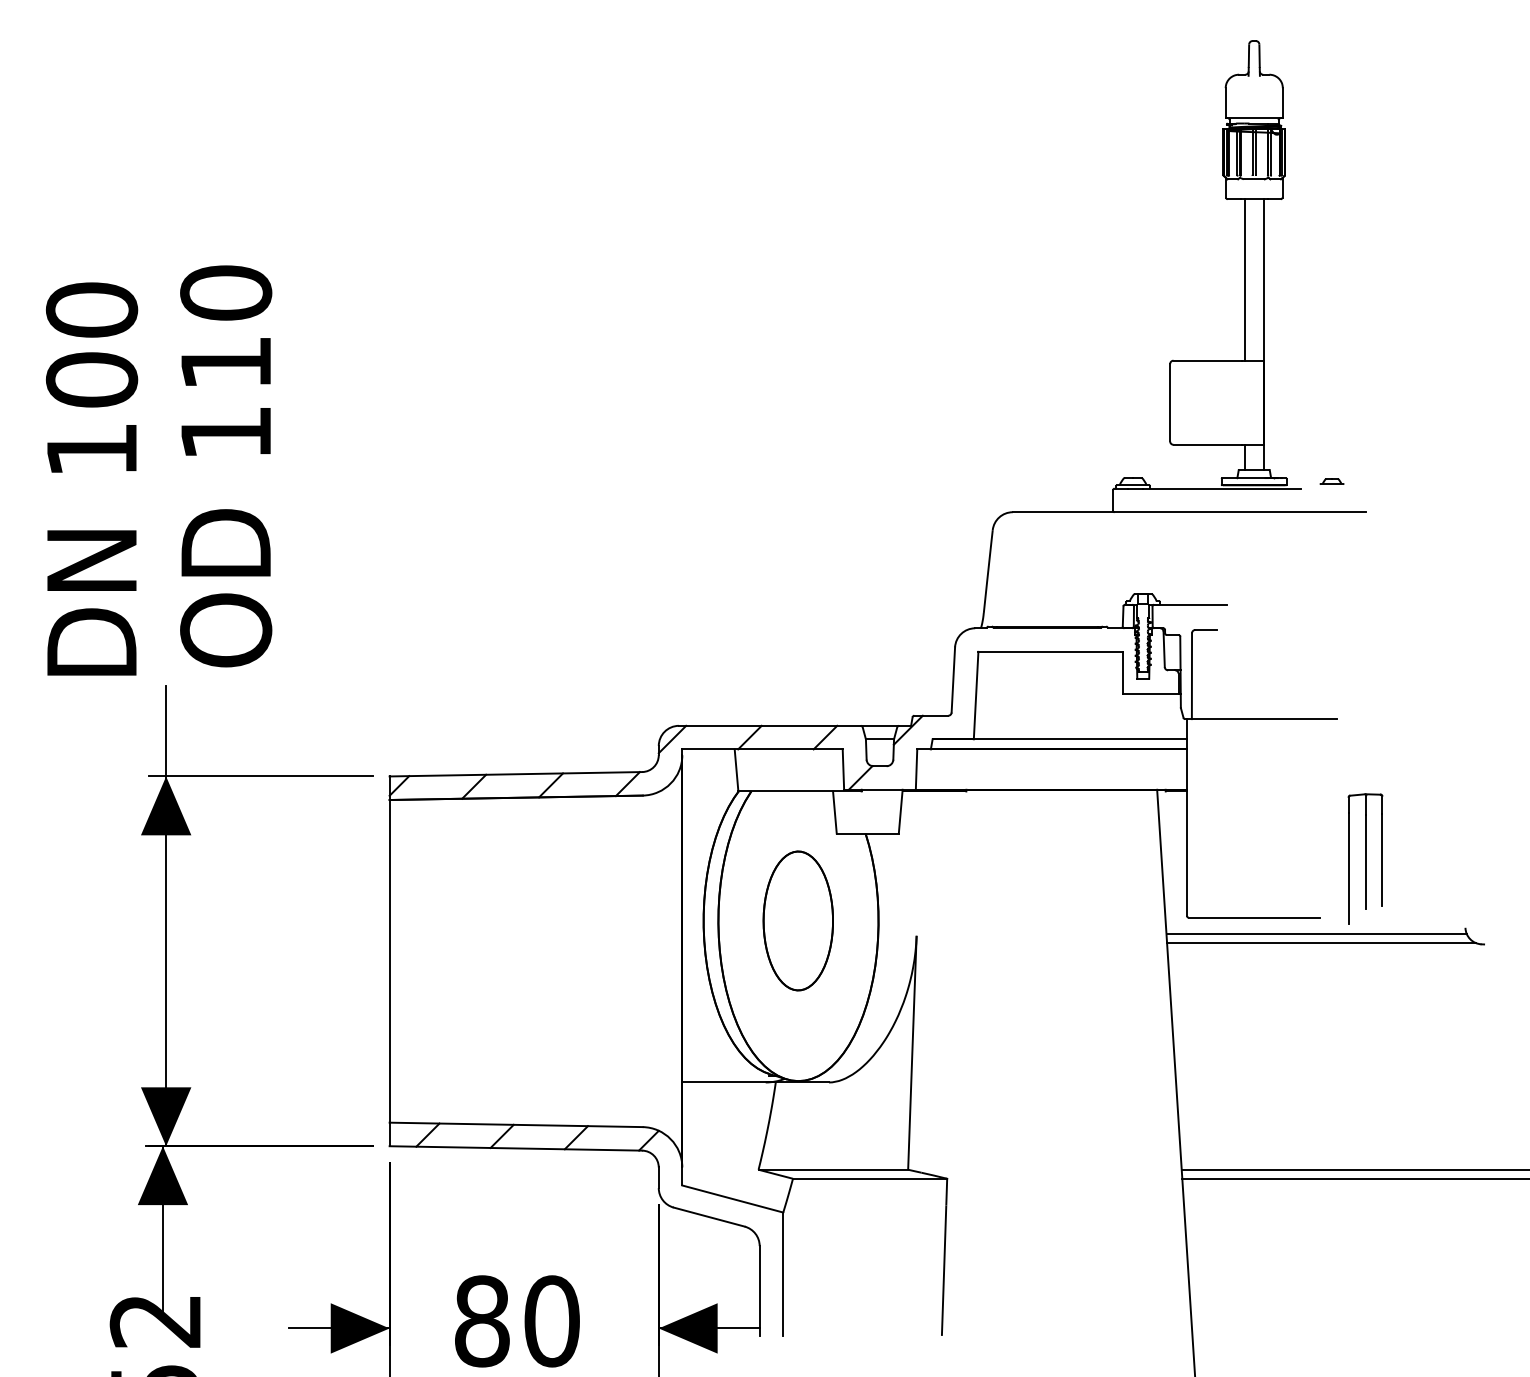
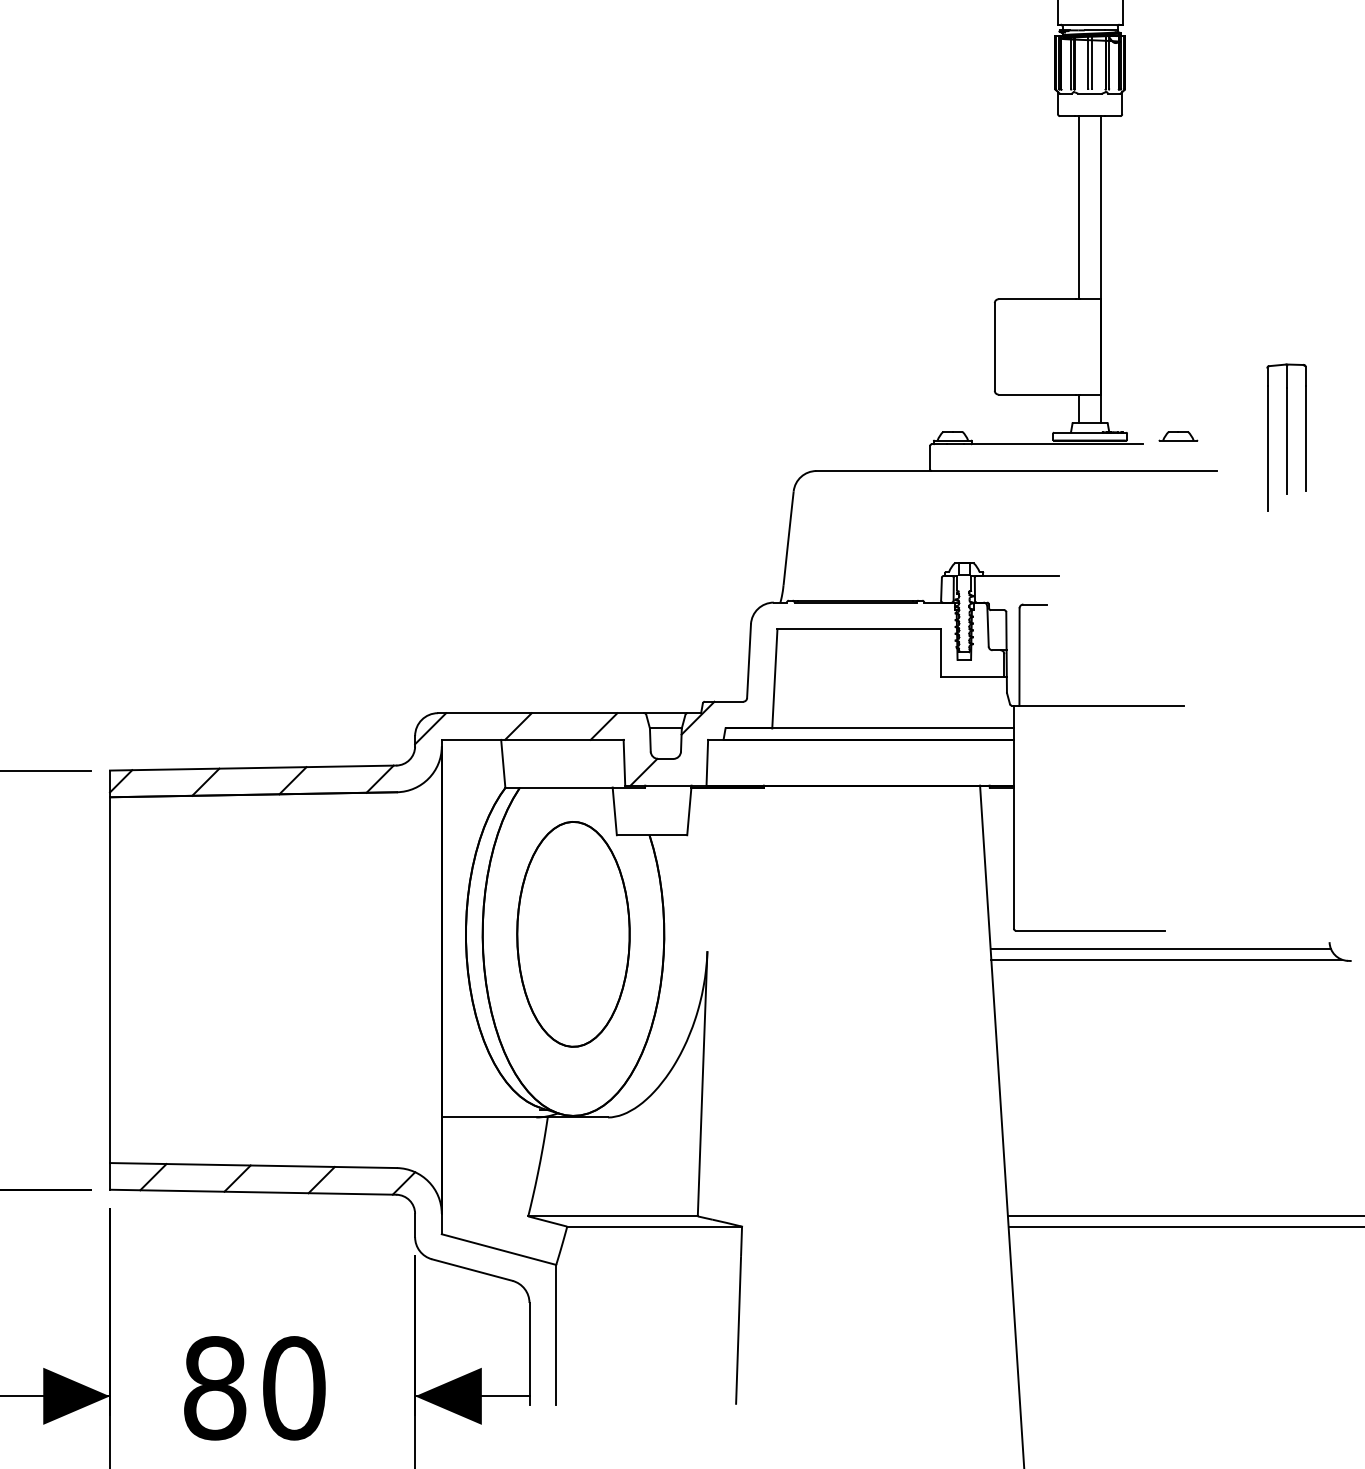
part: (1331, 481) -> (1177, 436), size x1.43
part: (1365, 858) -> (1286, 437), moved
part: (797, 920) -> (572, 933), size x1.43

